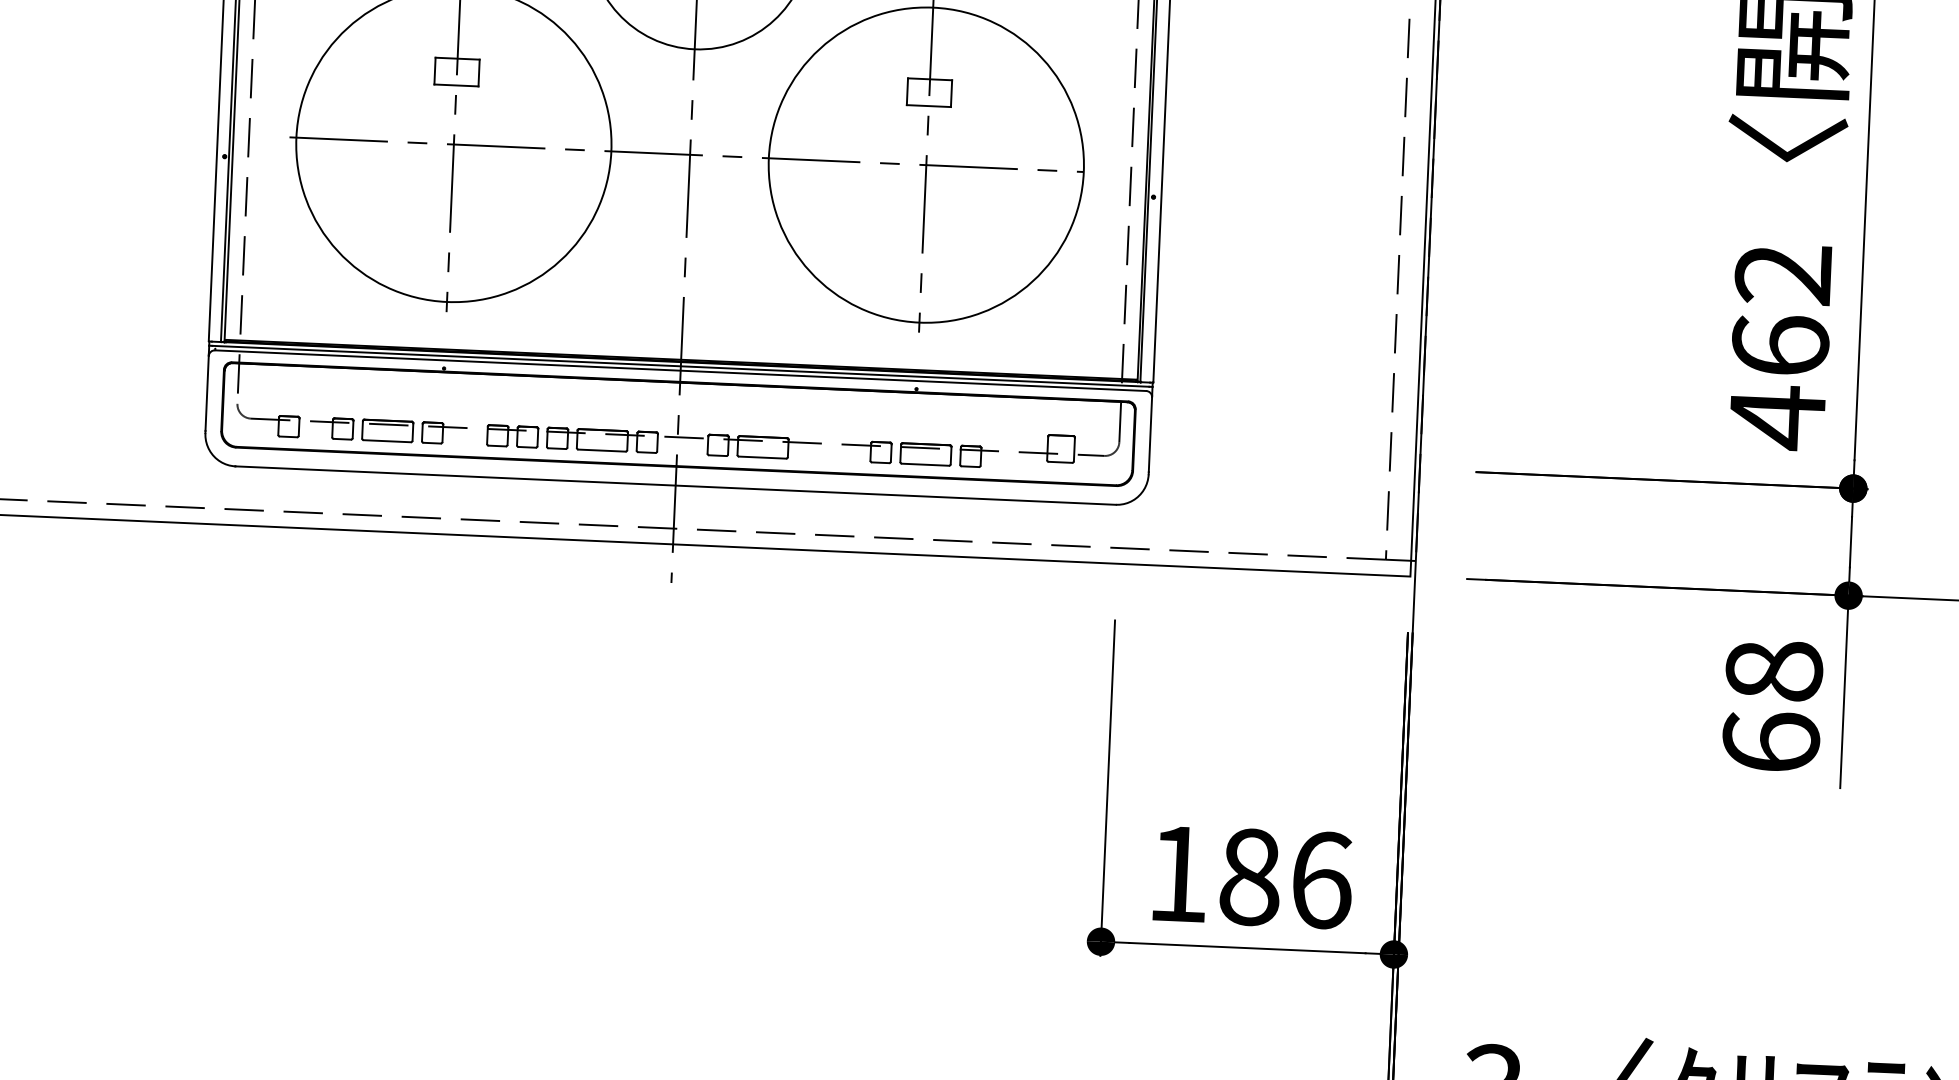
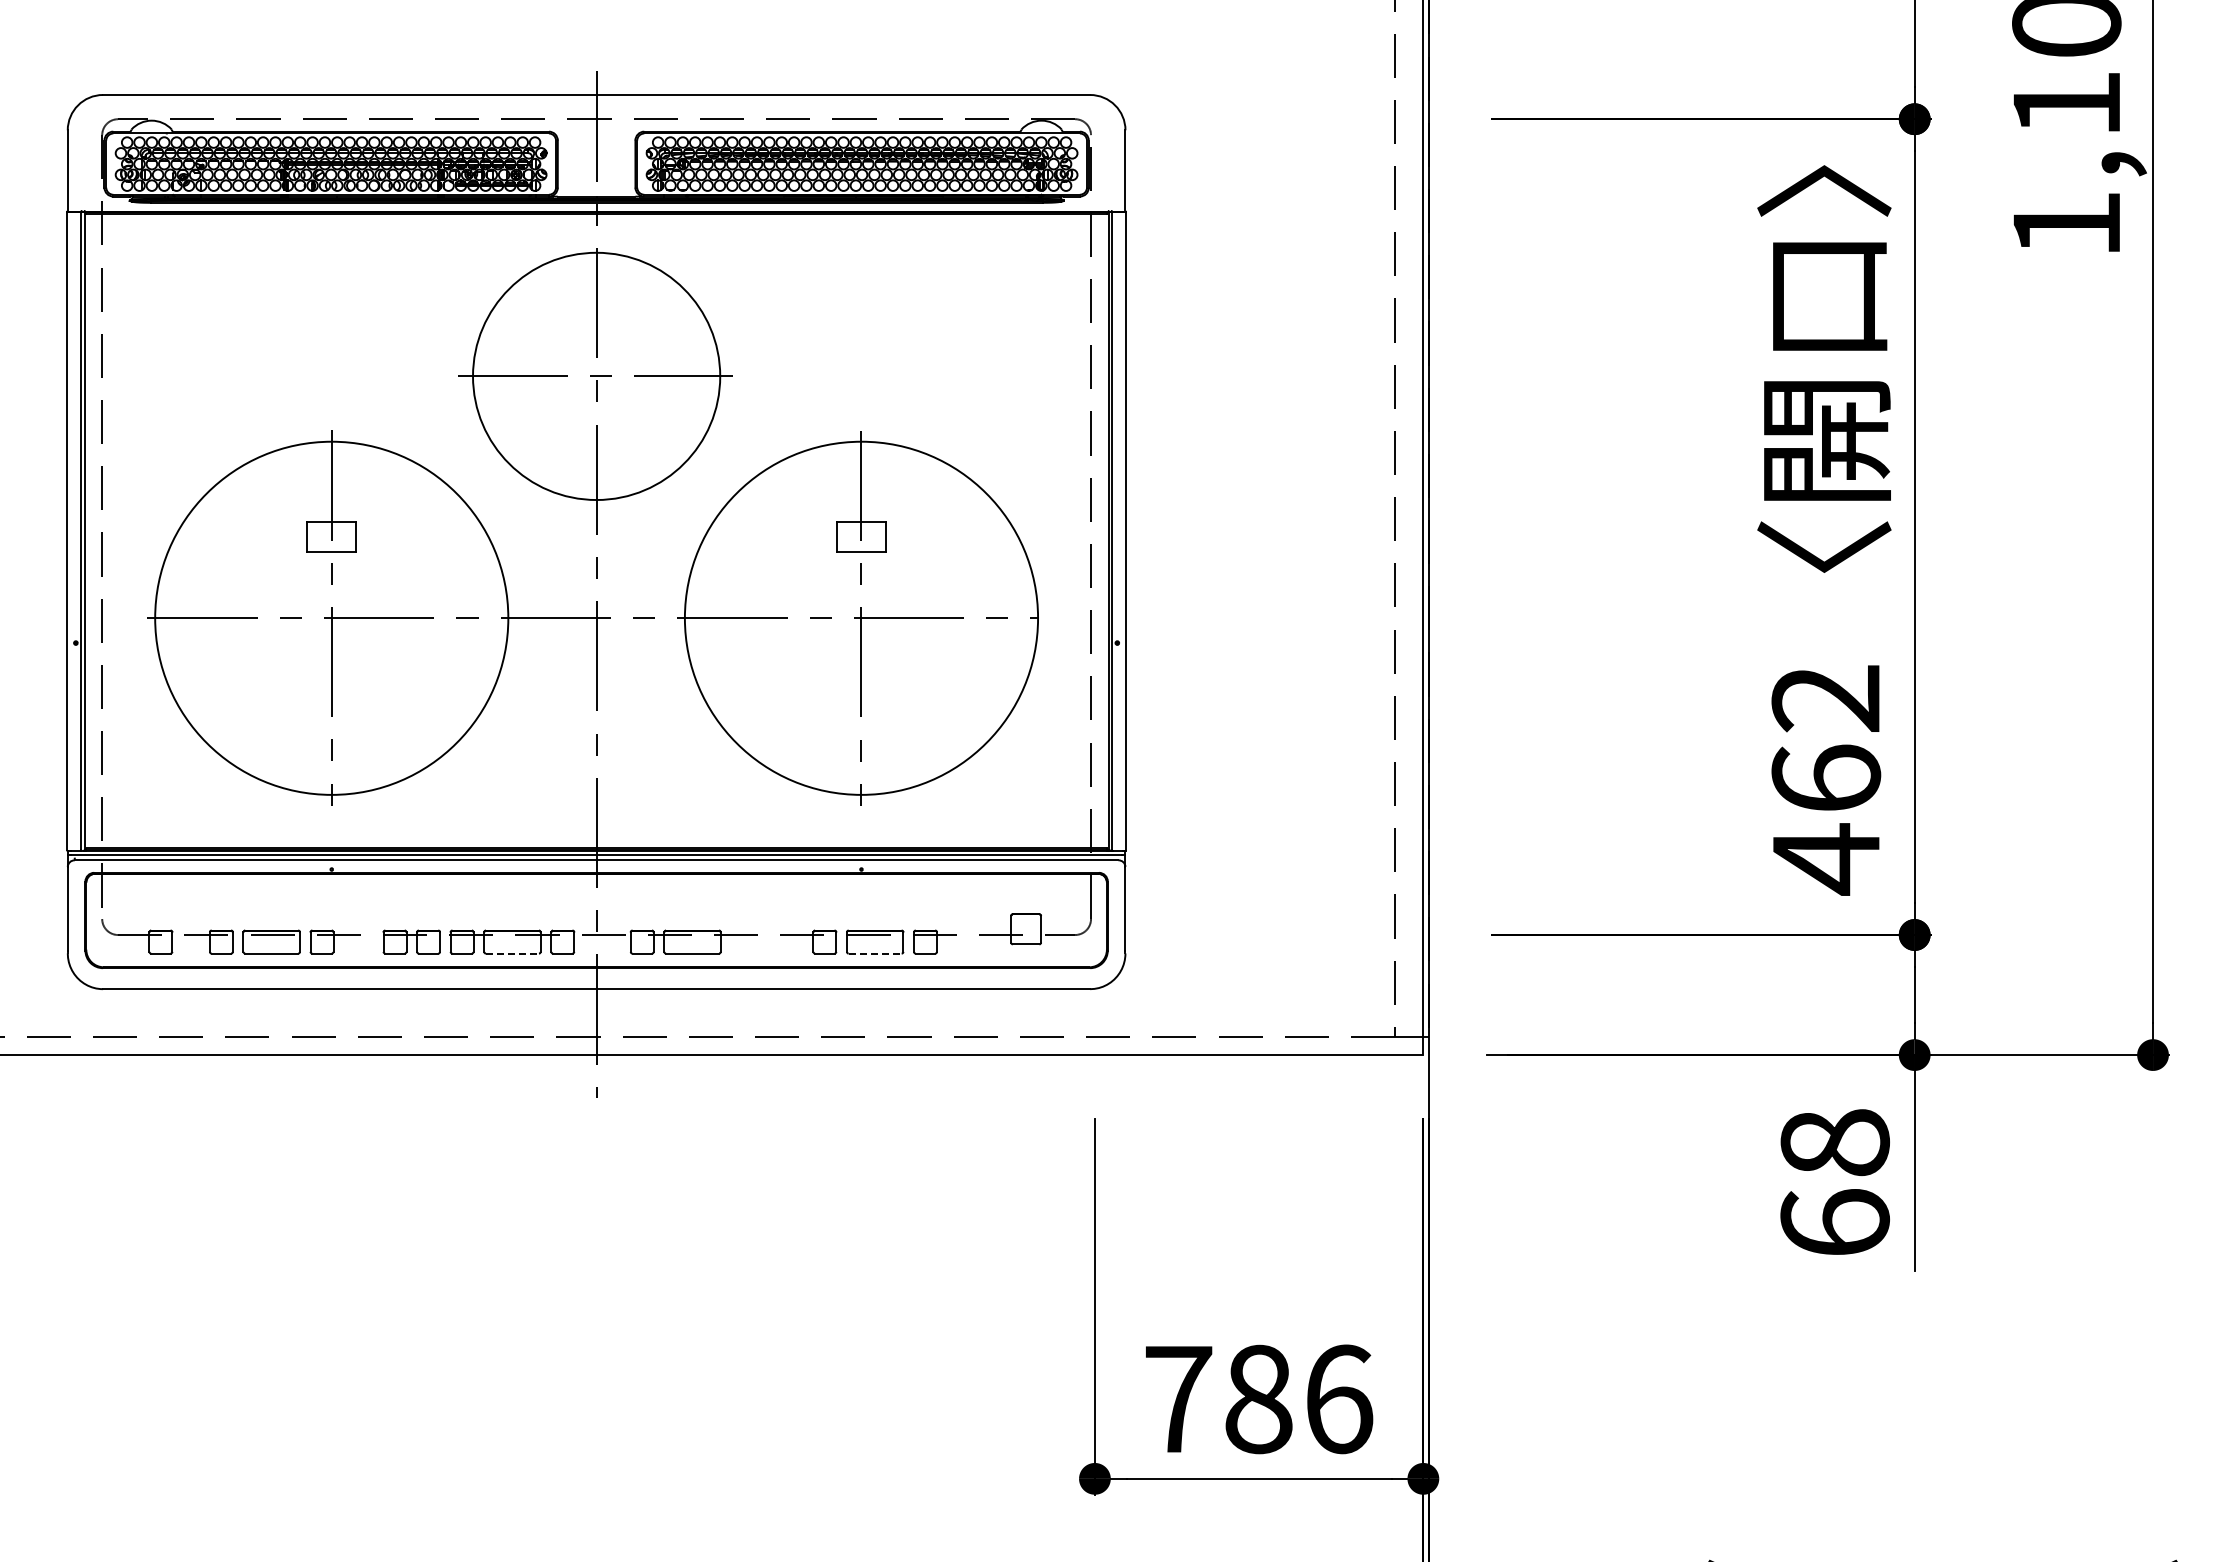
line: (602, 450) -> (512, 953), solid -> dashed
line: (925, 464) -> (875, 953), solid -> dashed
text: (1179, 874) -> (1179, 1399), 186 -> 786

